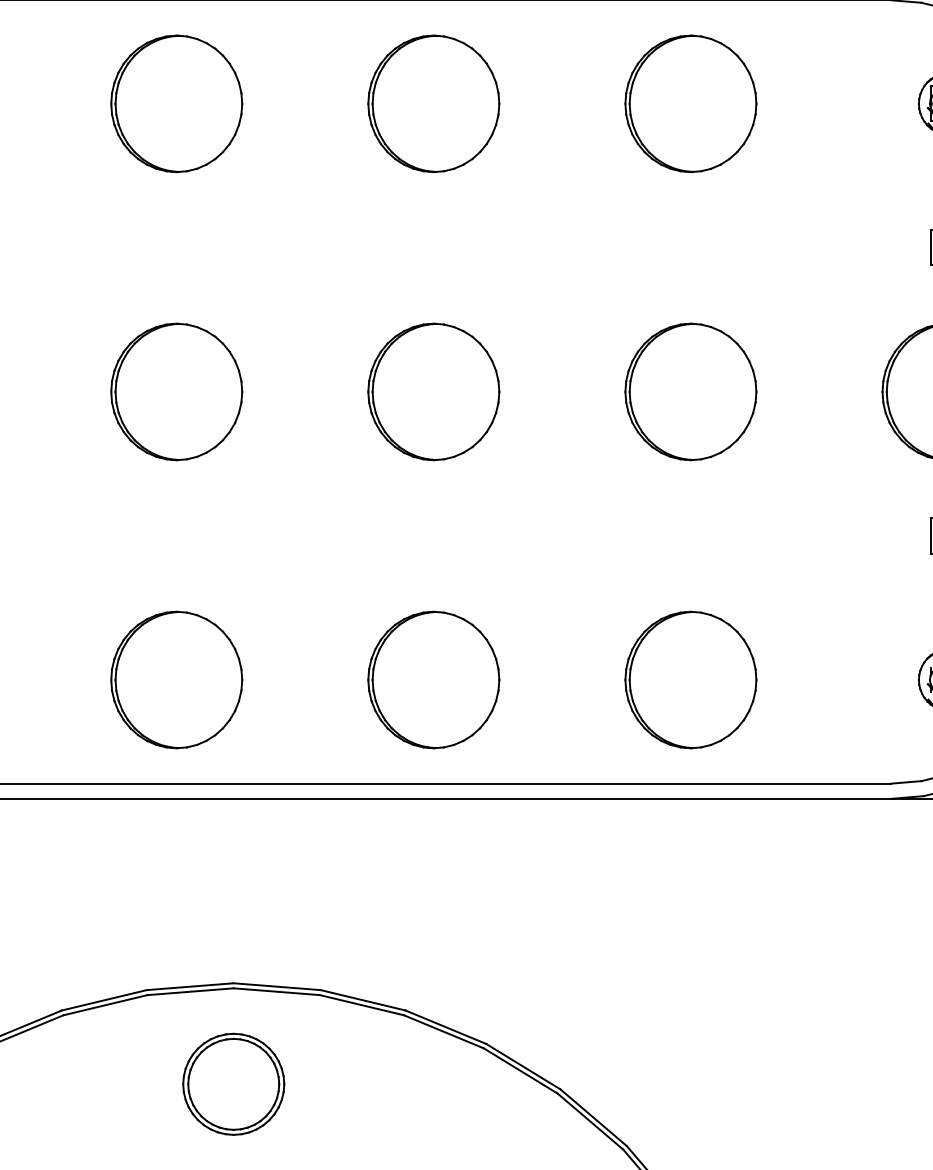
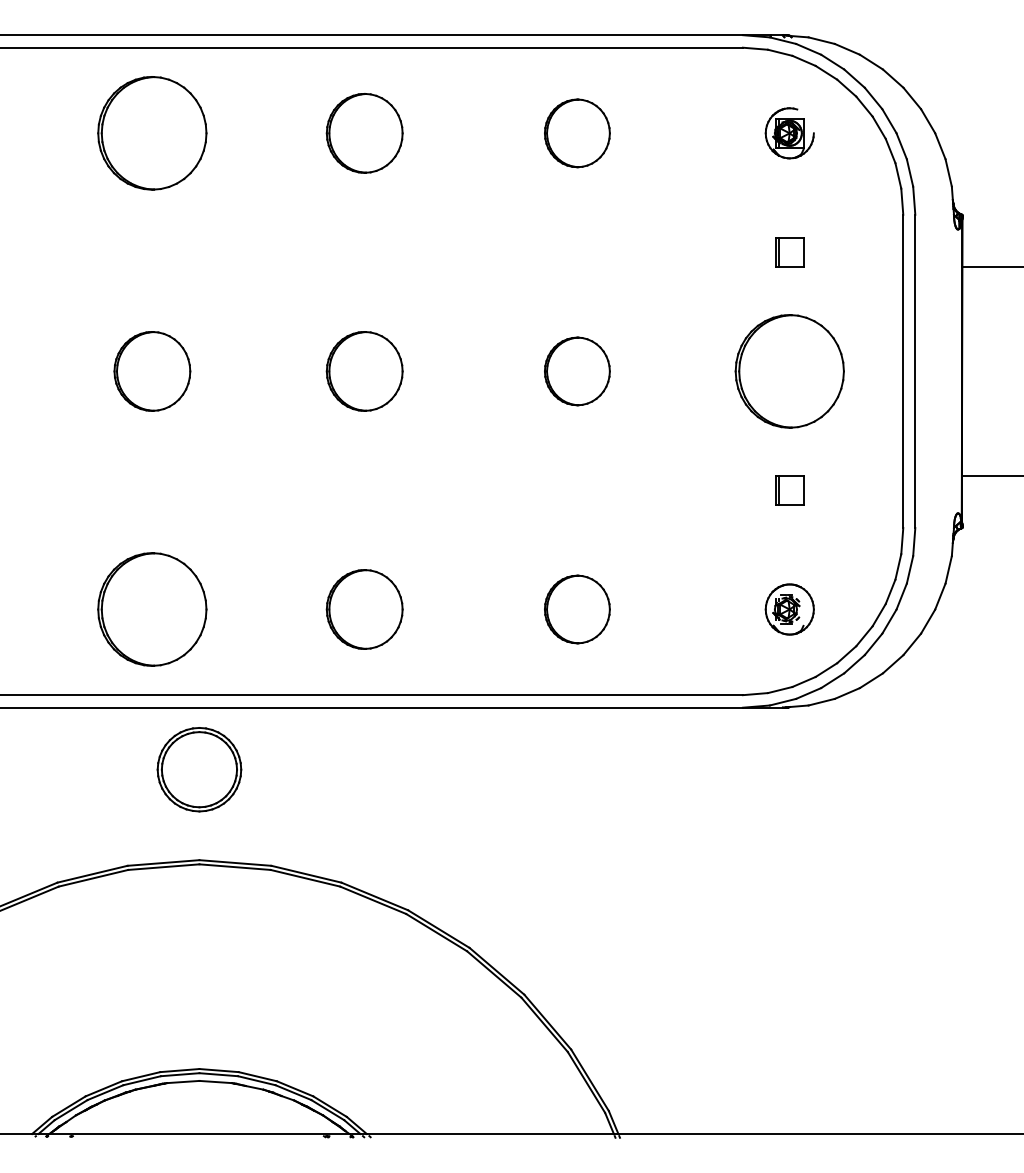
part: (433, 104) -> (364, 133), size x0.7
part: (691, 104) -> (577, 133), size x0.6
part: (176, 392) -> (152, 371), size x0.7
part: (433, 392) -> (364, 371), size x0.7
part: (691, 392) -> (577, 371), size x0.6
part: (433, 680) -> (364, 609), size x0.7
part: (691, 680) -> (577, 609), size x0.6
part: (233, 1084) -> (199, 769), moved

